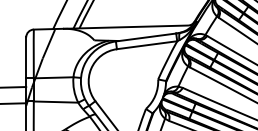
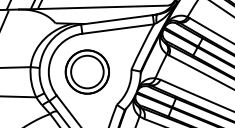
part: (121, 81) -> (87, 72), added

